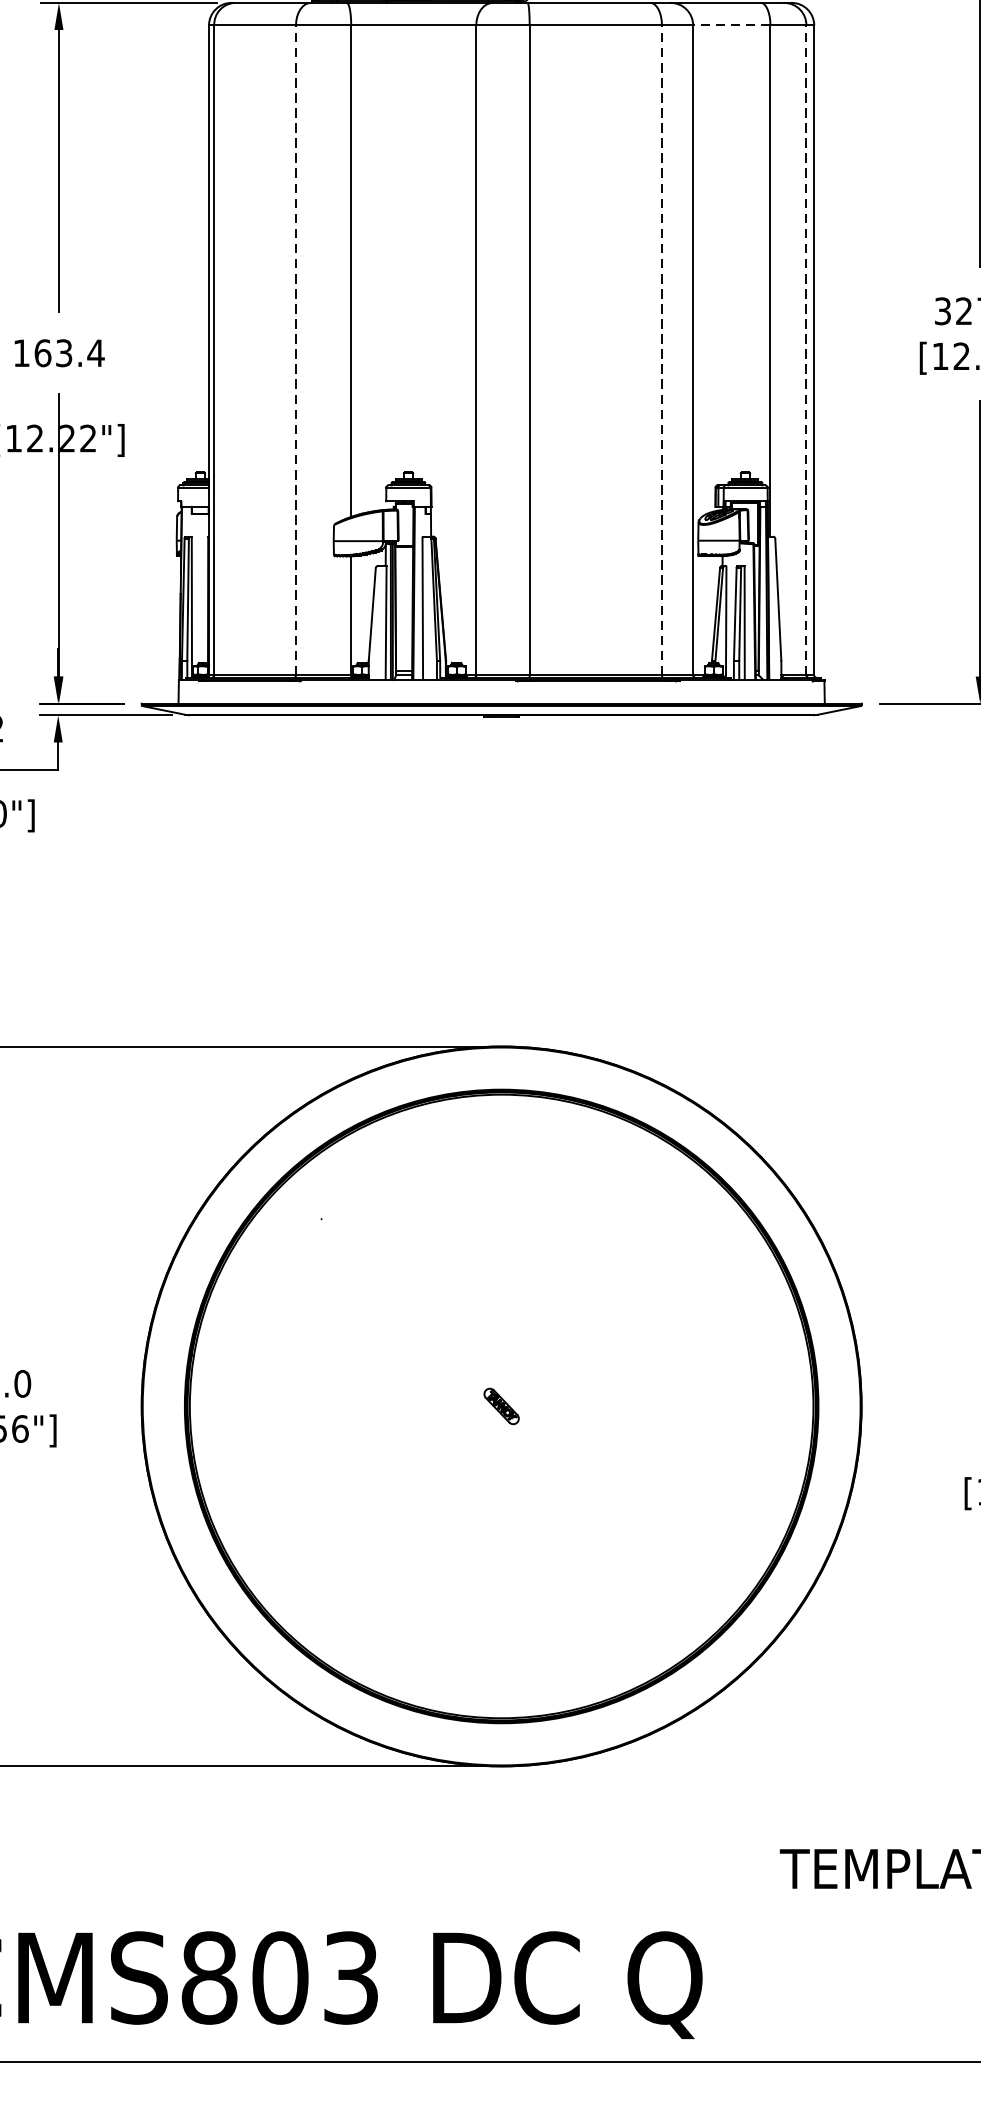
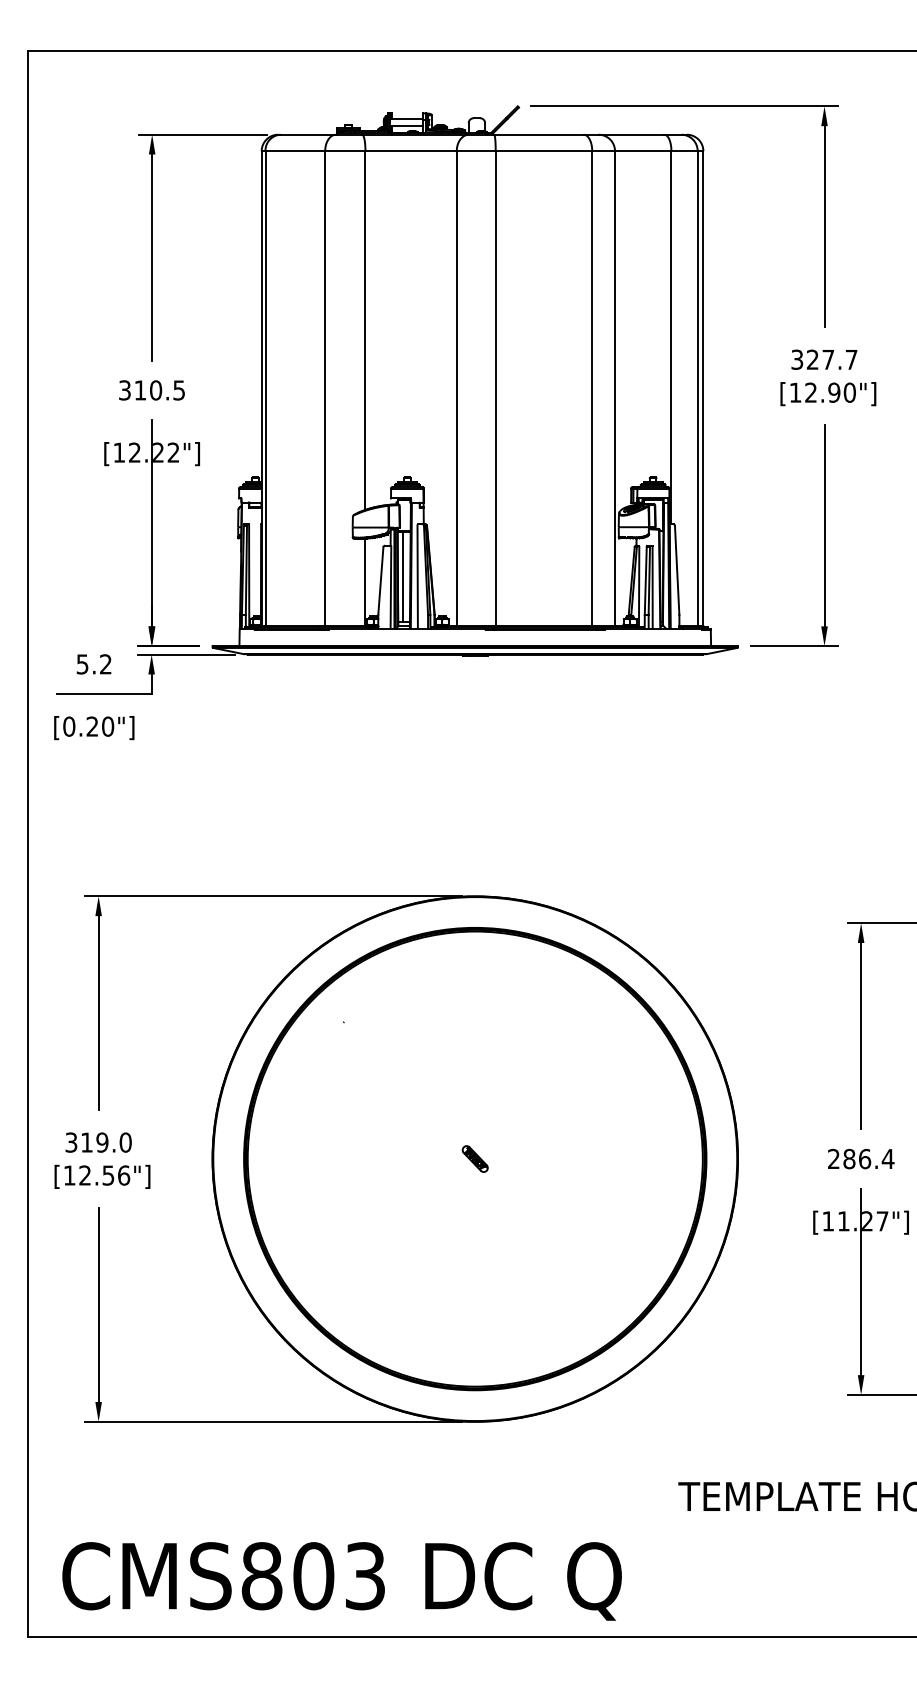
line: (730, 25) -> (642, 151), dashed -> solid
line: (296, 349) -> (325, 387), dashed -> solid
line: (662, 349) -> (592, 387), dashed -> solid
line: (806, 349) -> (697, 387), dashed -> solid
text: (59, 353) -> (152, 390), 163.4 -> 310.5
line: (403, 608) -> (403, 576), added

